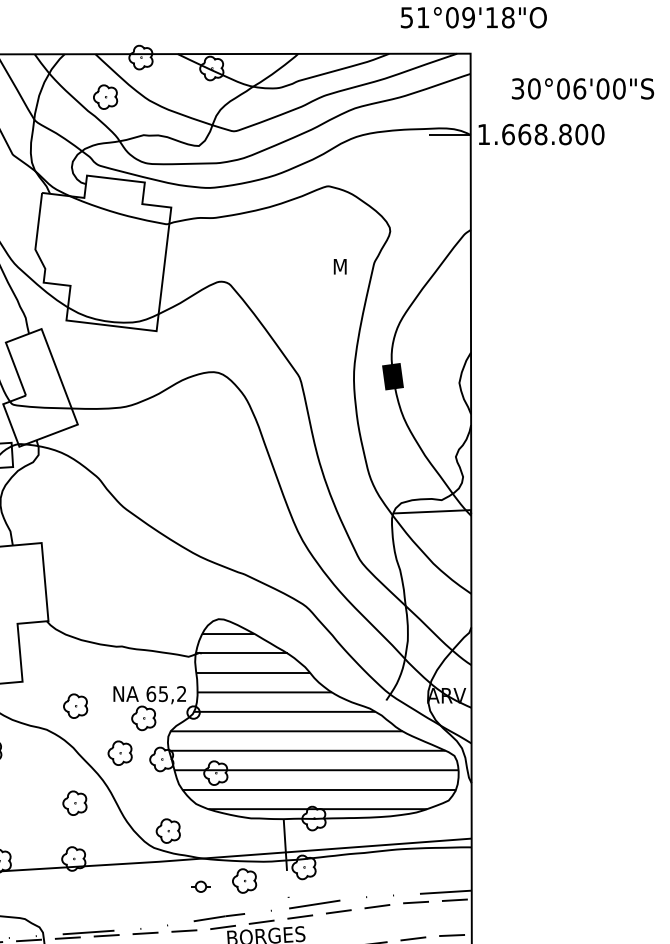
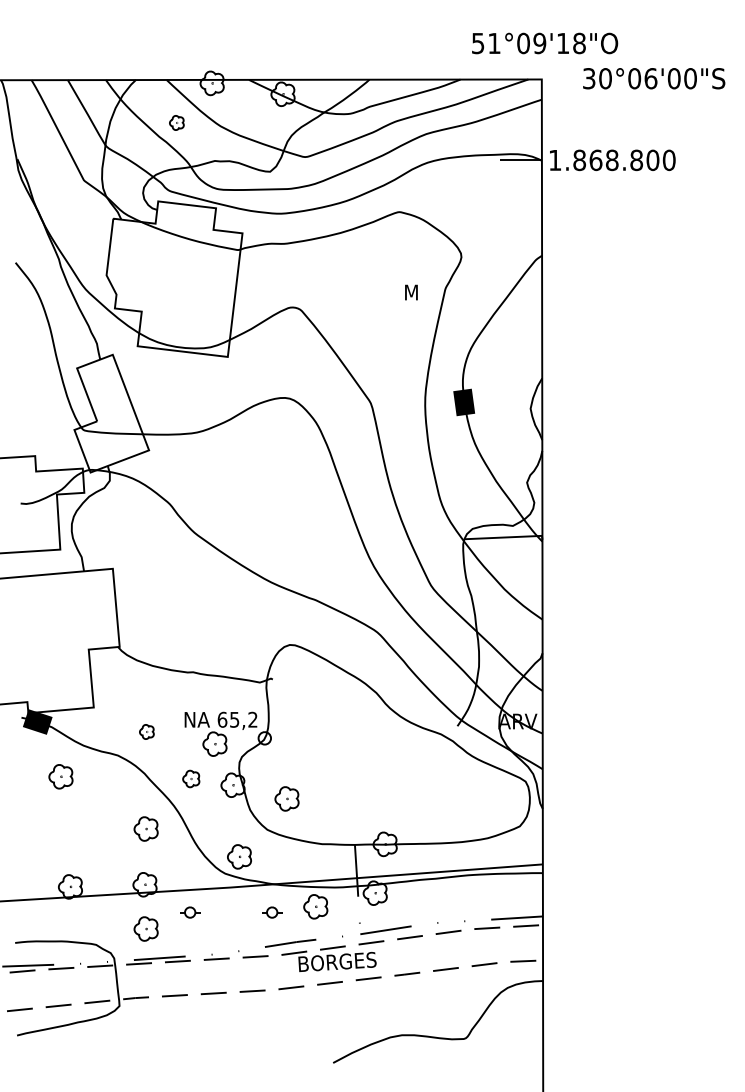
text: (583, 88) -> (654, 78), moved
part: (105, 96) -> (176, 122), size x0.6
text: (508, 133) -> (579, 159), 1.668.800 -> 1.868.800
part: (75, 705) -> (146, 731), size x0.6
hatch: (313, 720) -> (384, 746), removed
part: (119, 752) -> (190, 778), size x0.7
part: (119, 886) -> (190, 912), added
part: (74, 902) -> (145, 928), added

